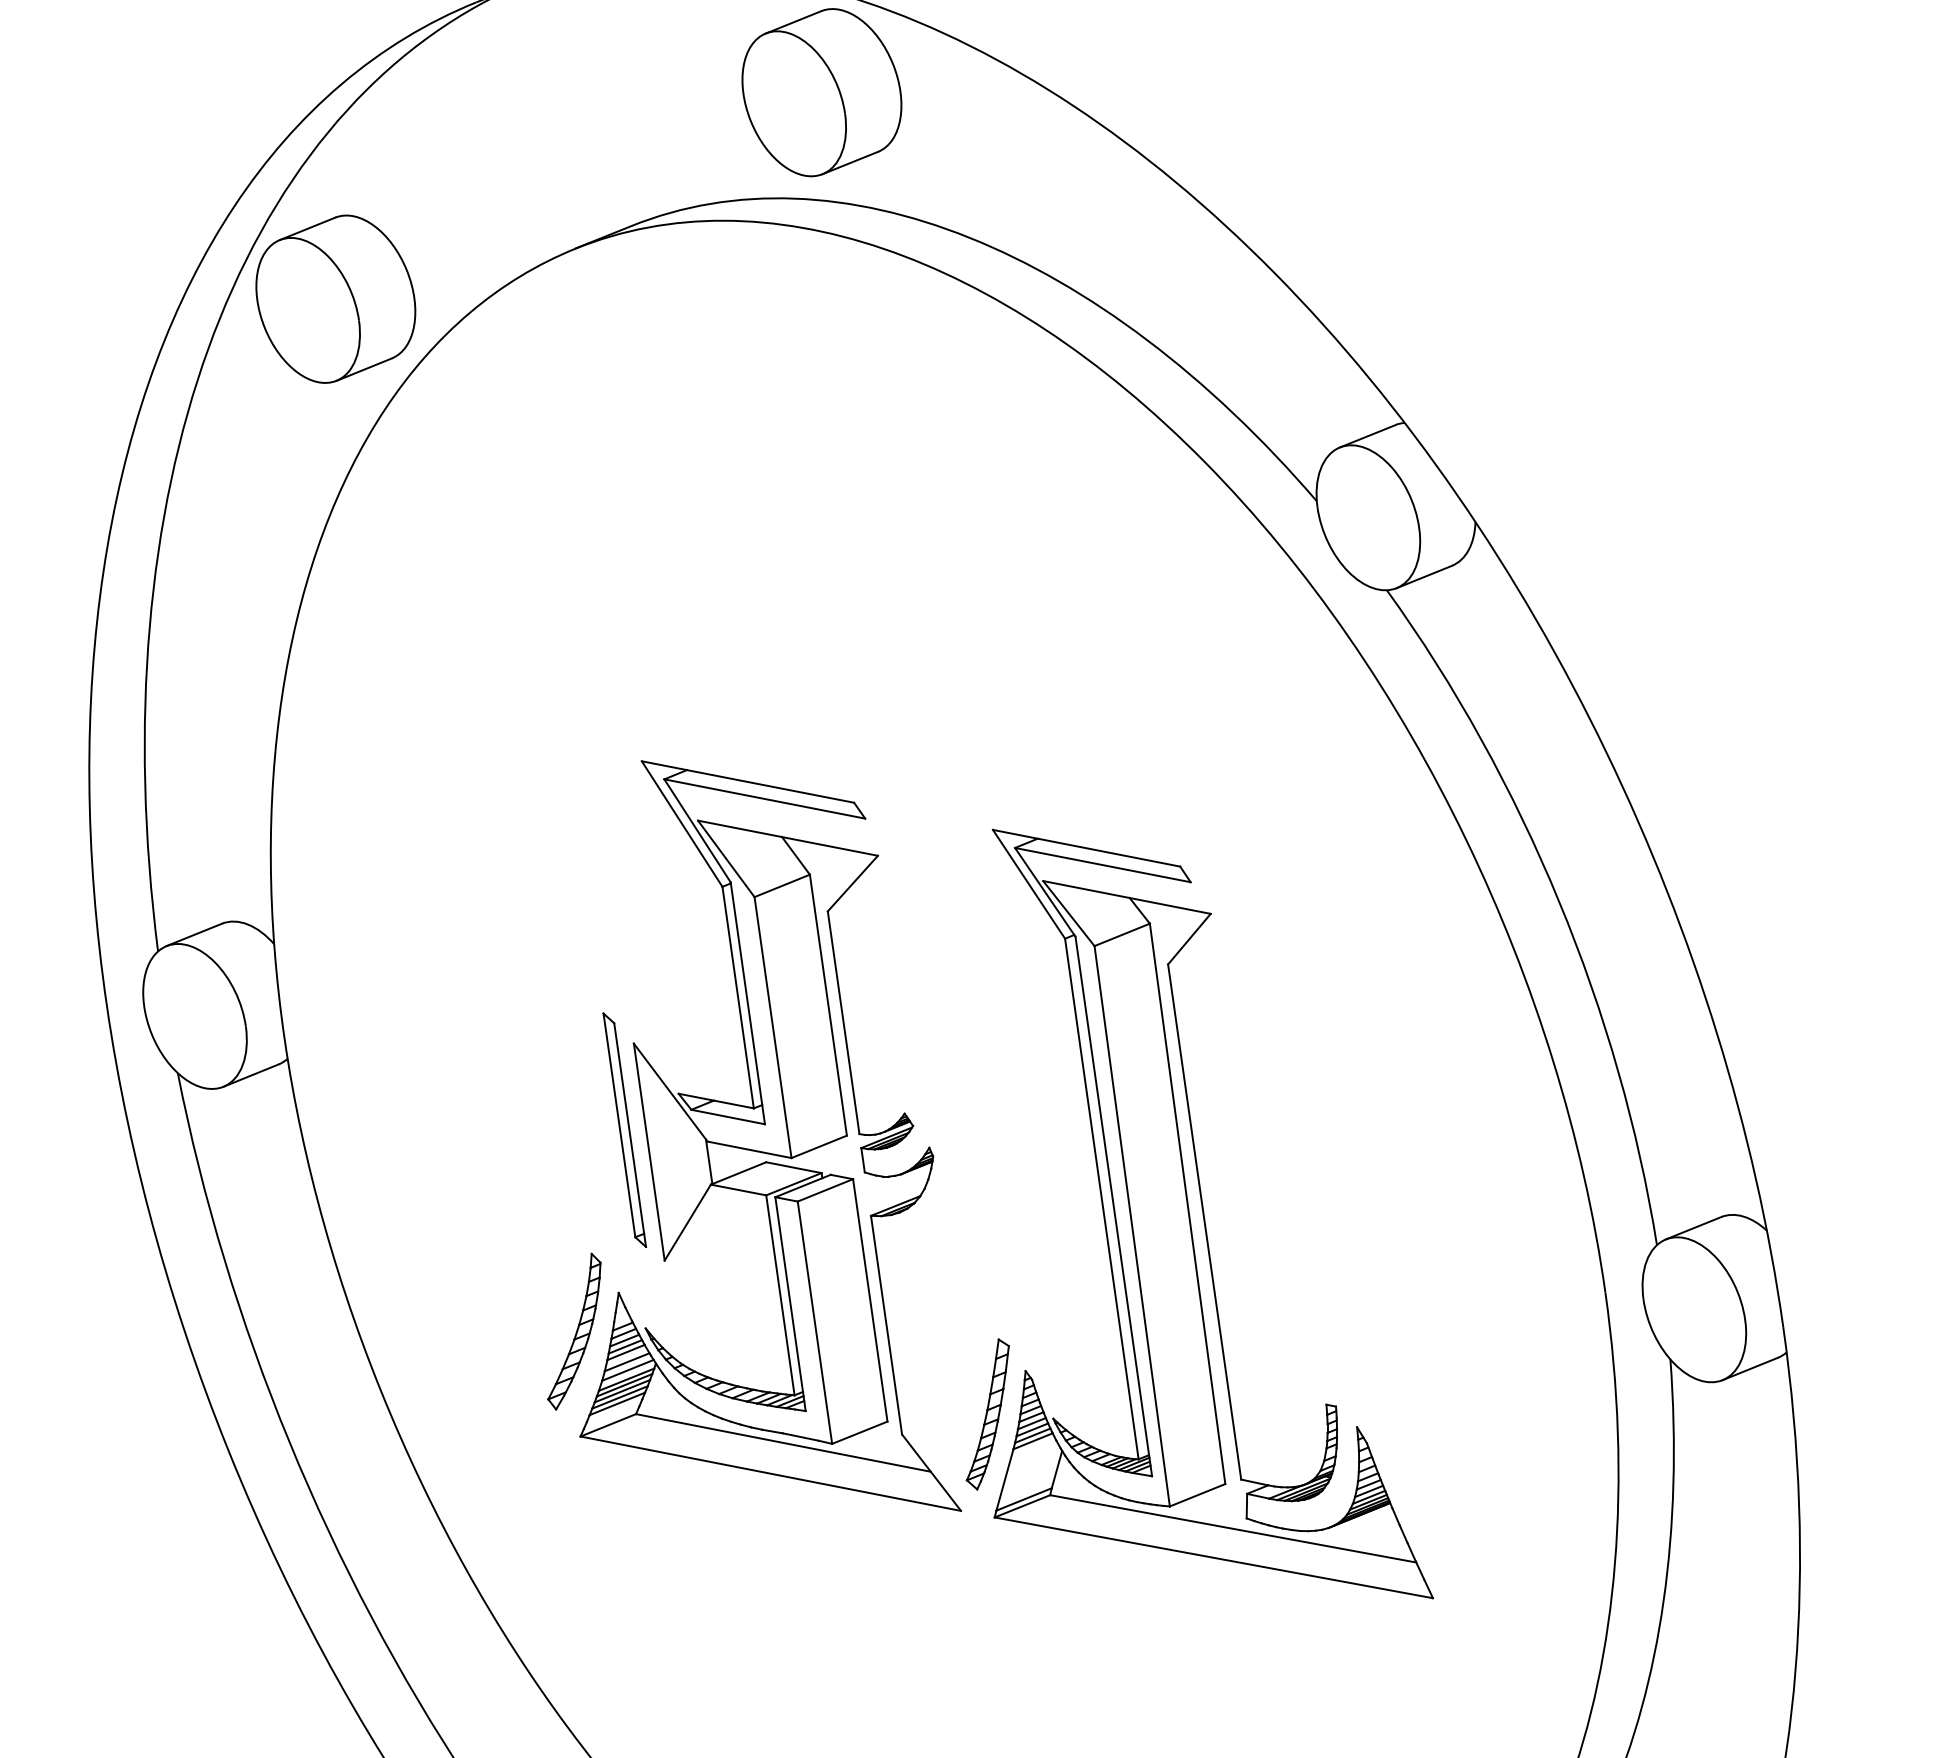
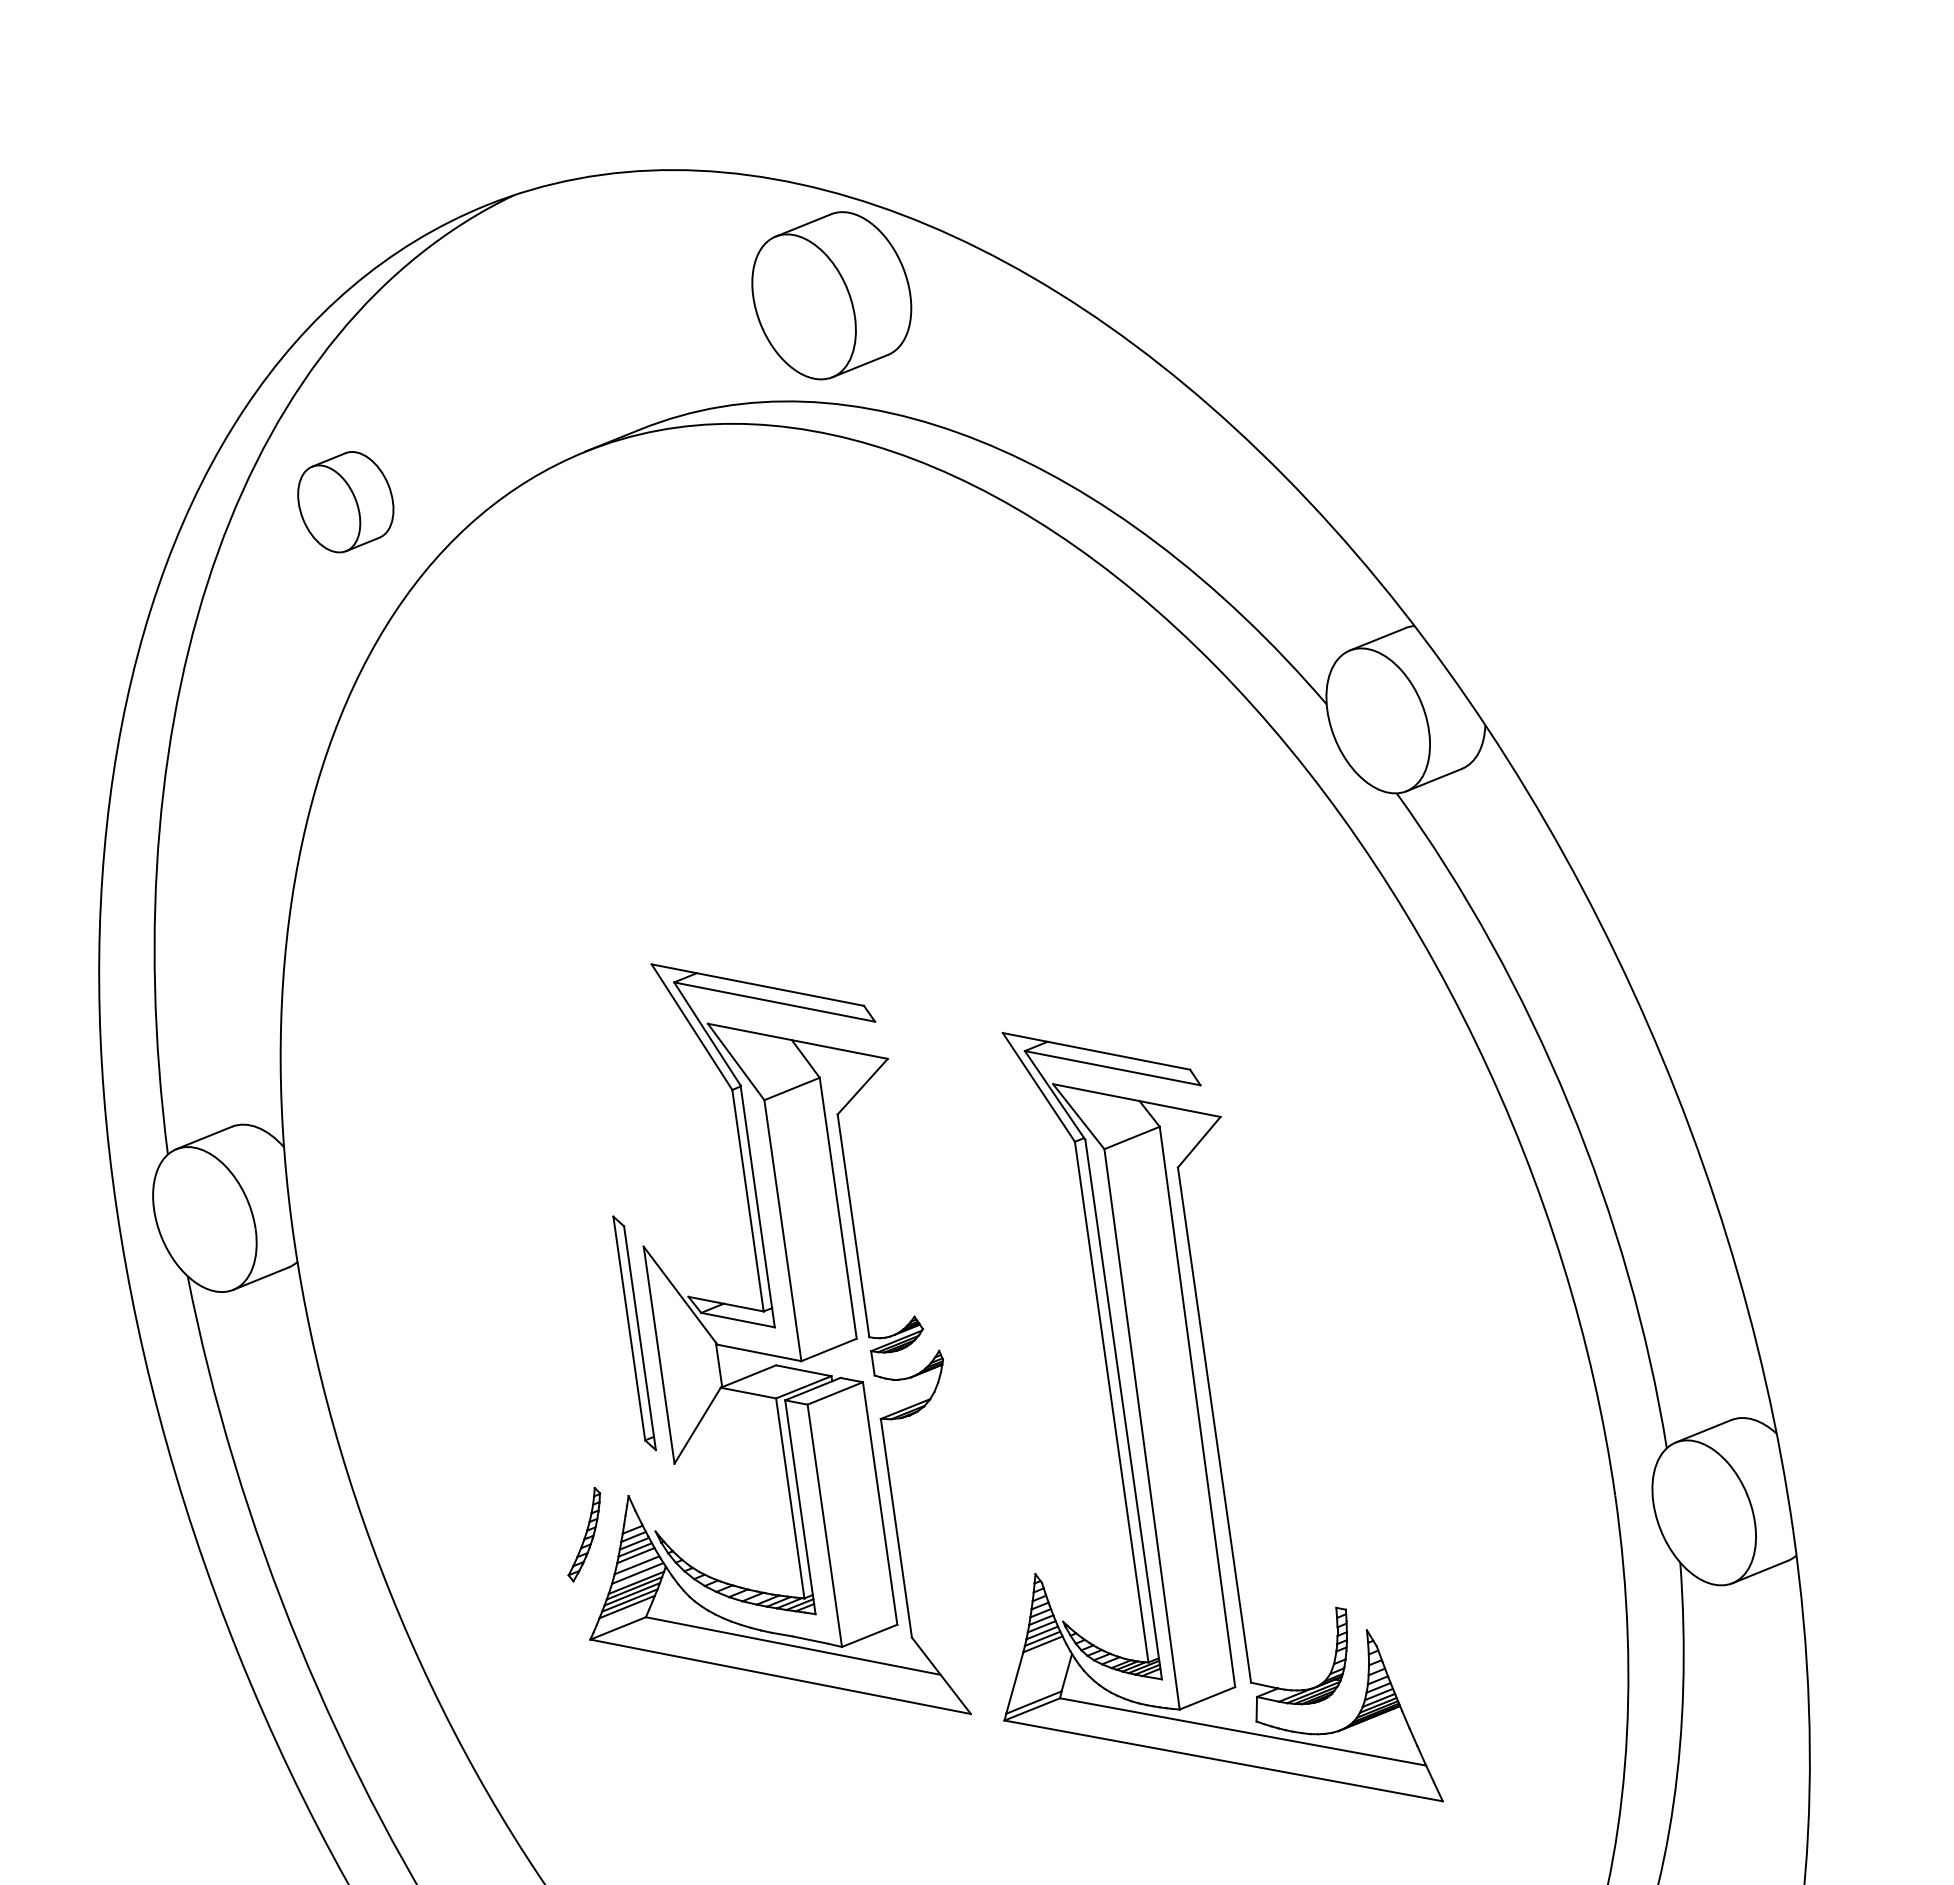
part: (335, 298) -> (345, 501), size x0.6
part: (574, 1331) -> (584, 1534), size x0.6
part: (987, 1414) -> (997, 1617), removed

